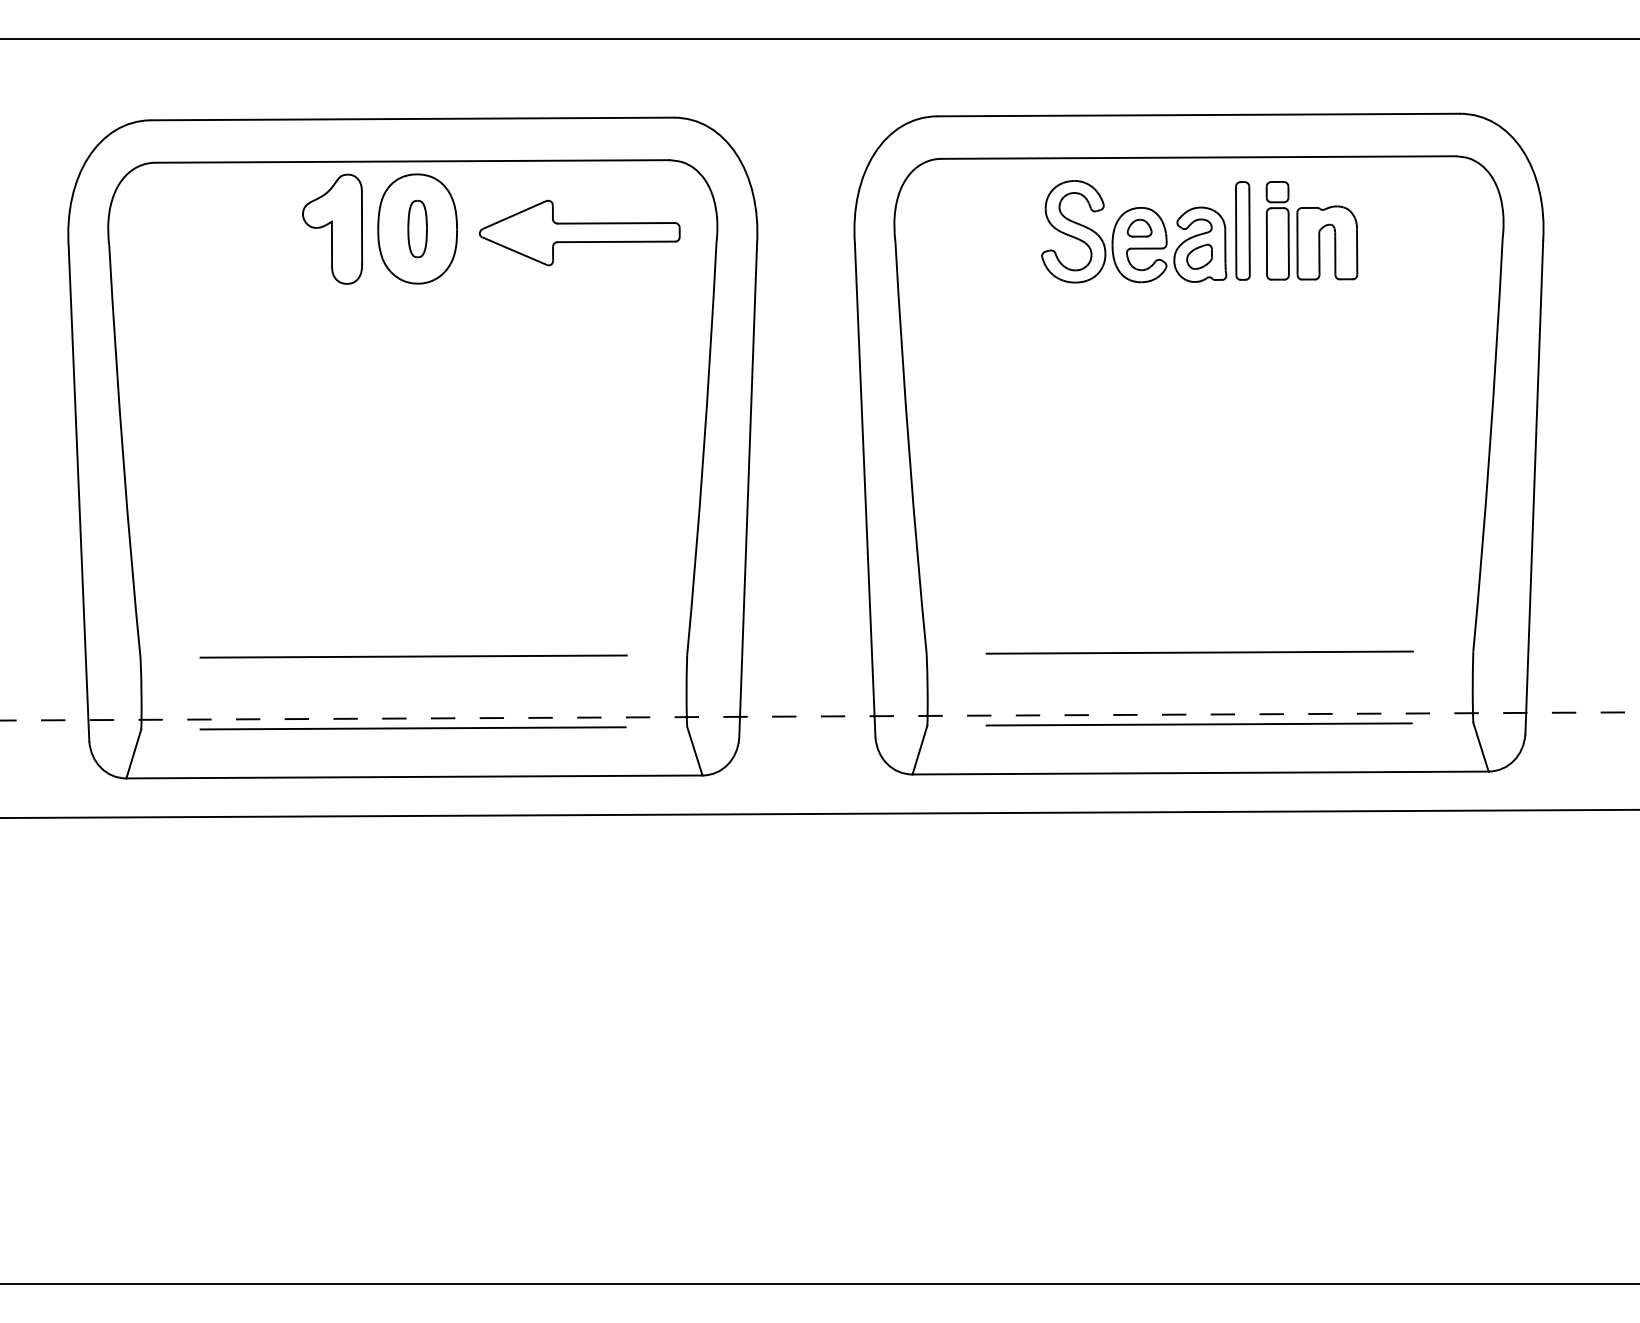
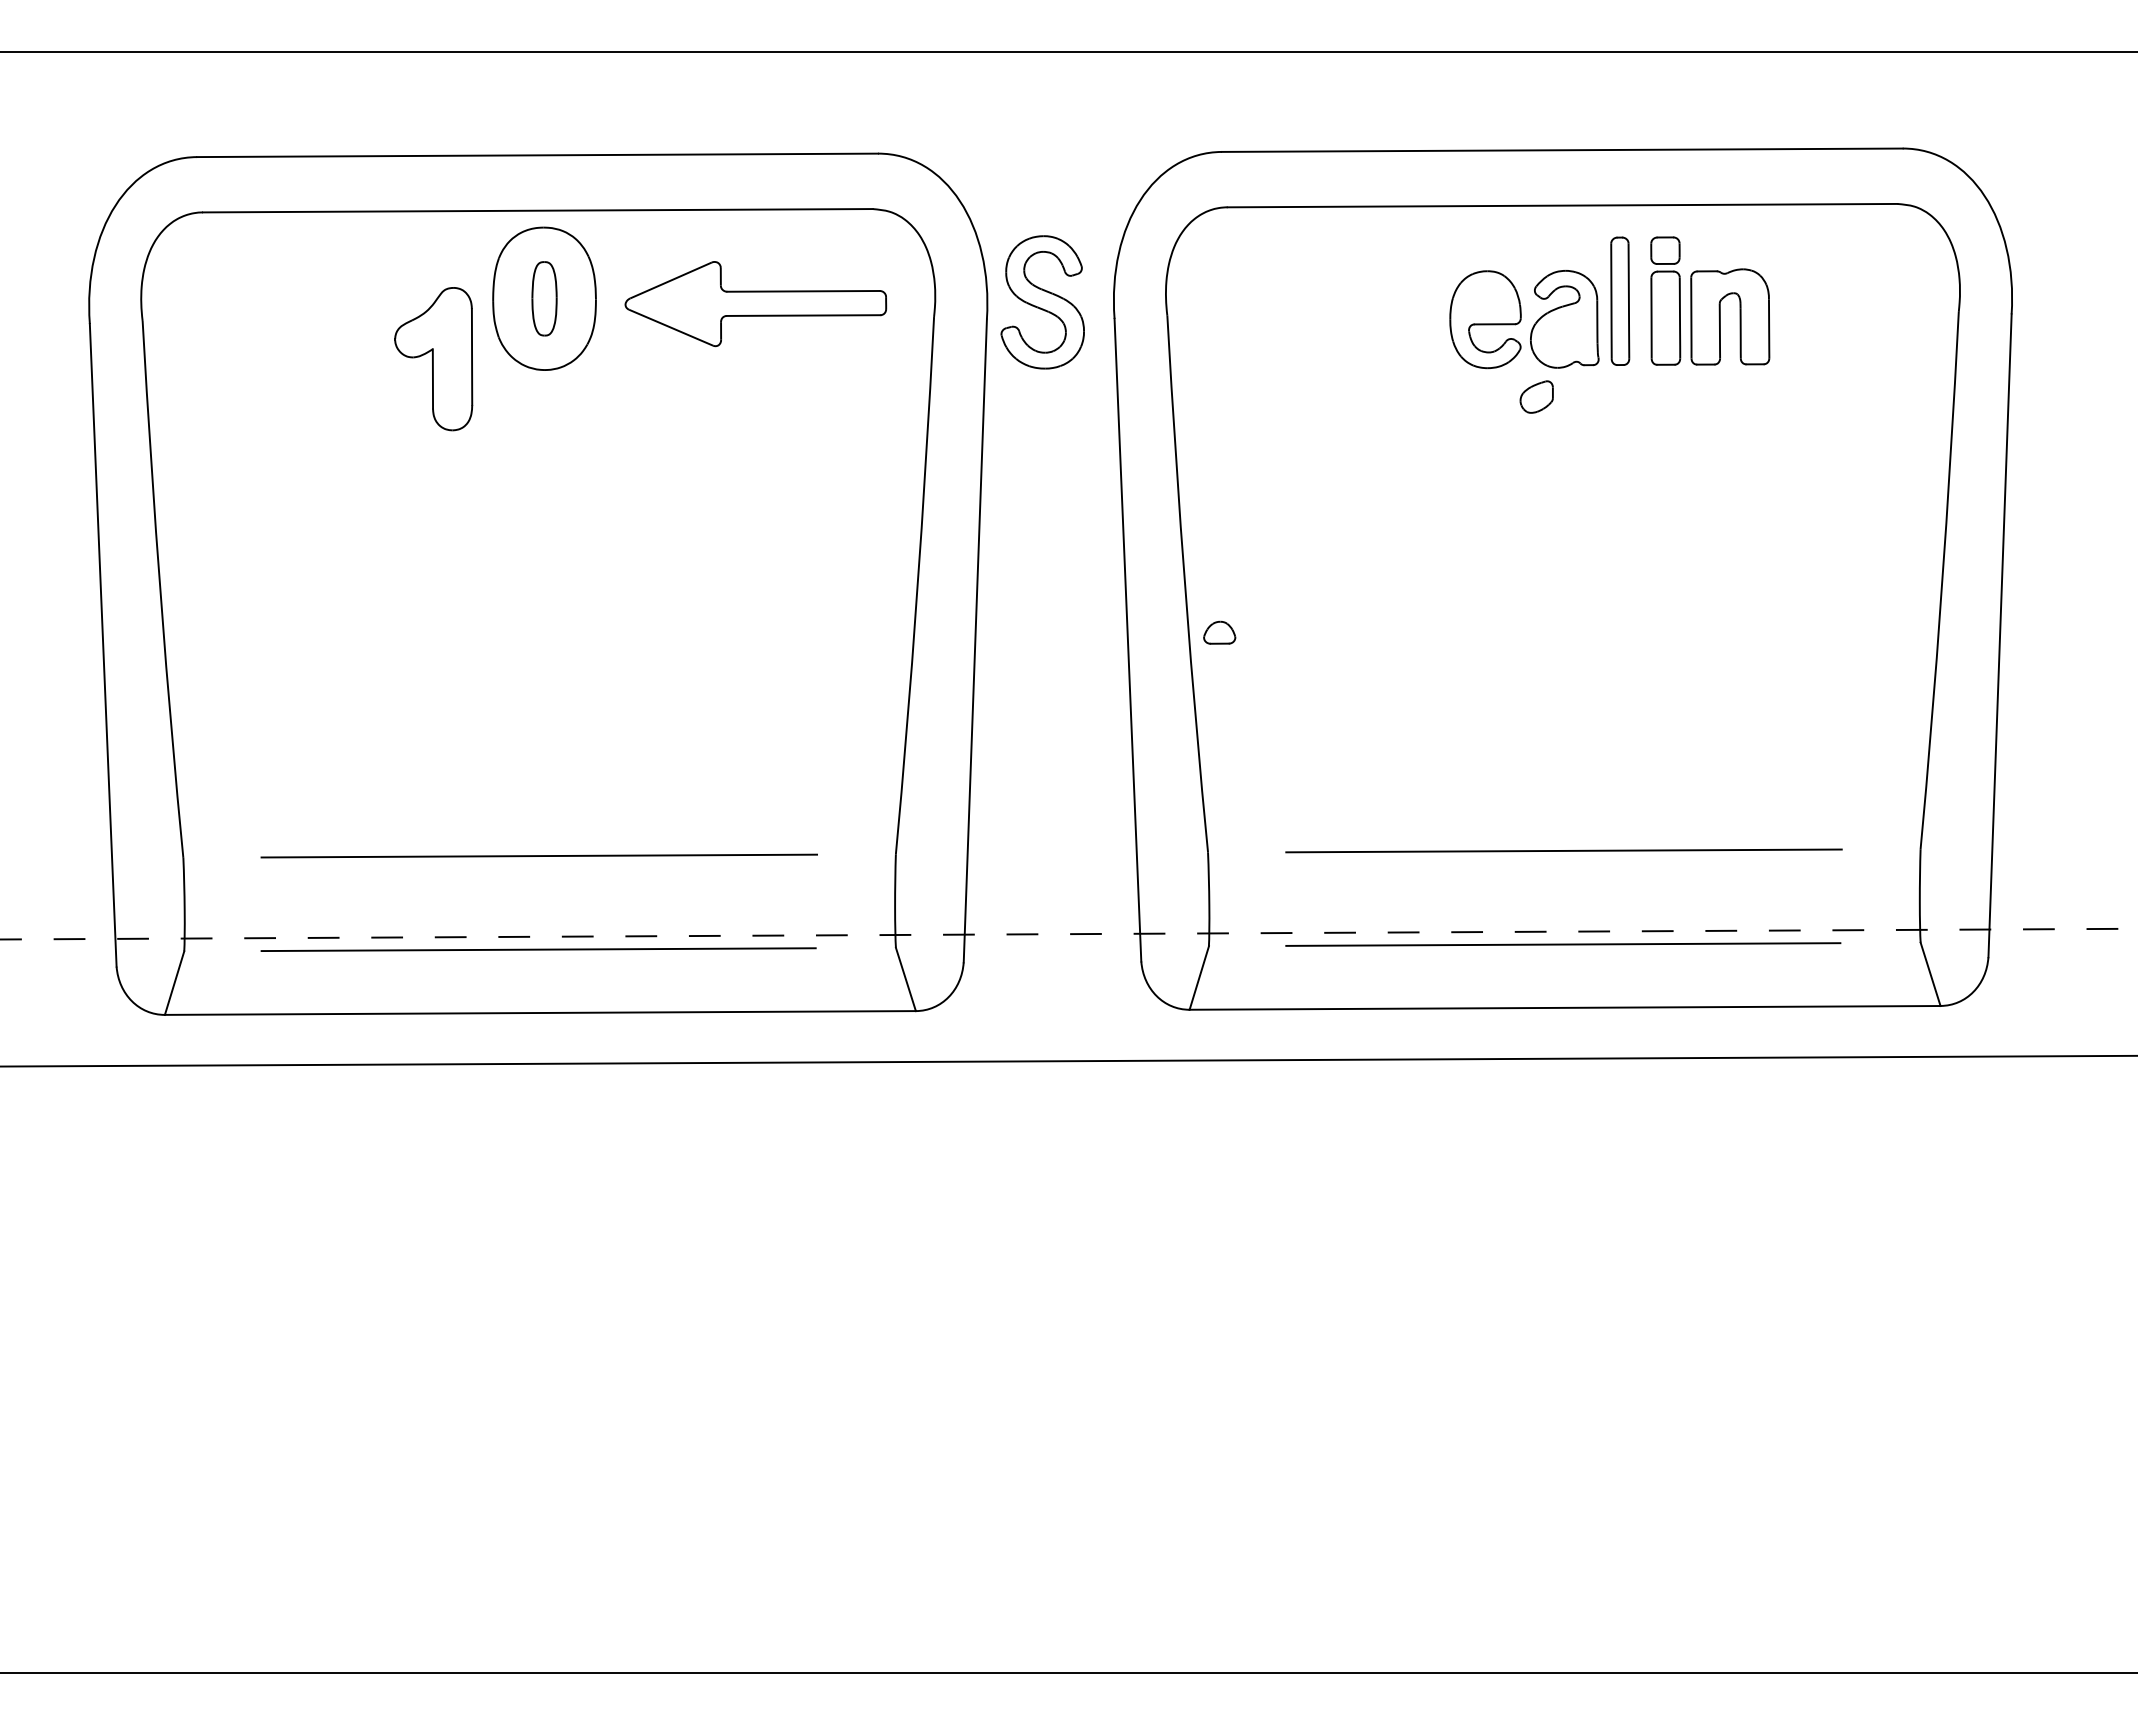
part: (1139, 228) -> (1219, 632), moved
part: (332, 229) -> (433, 359), moved
part: (1073, 231) -> (1042, 302), moved
part: (1199, 256) -> (1536, 396), moved

